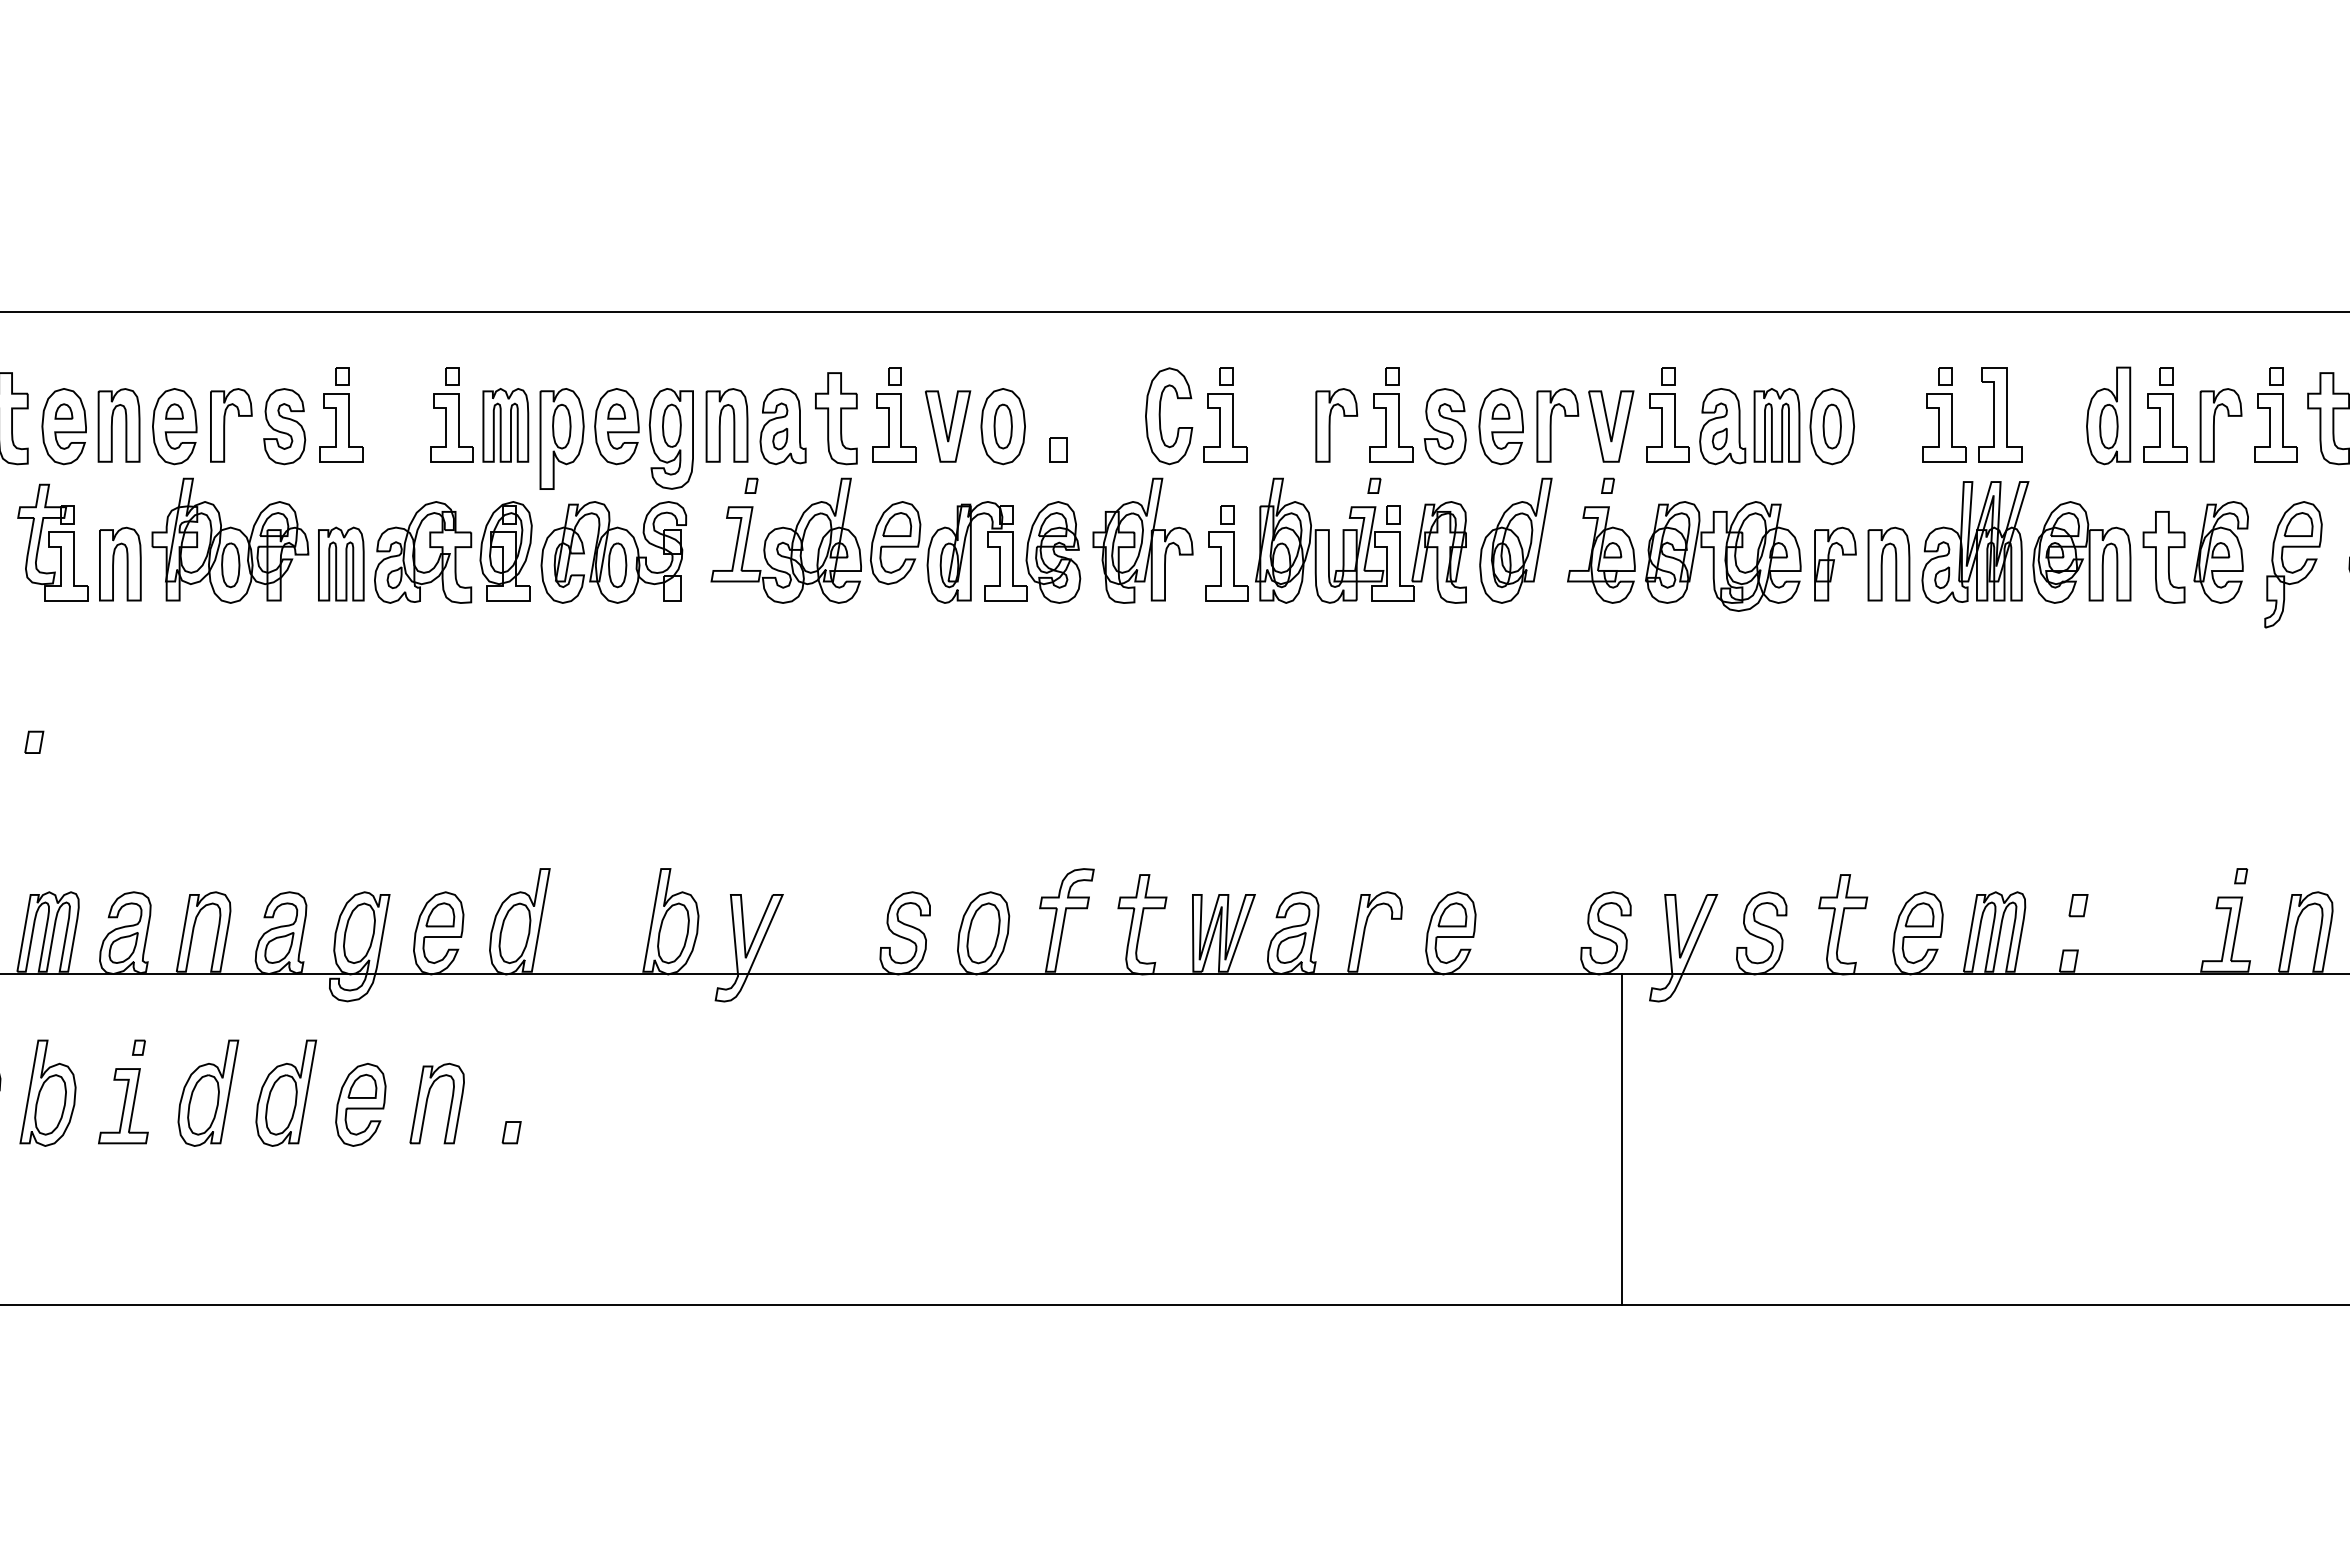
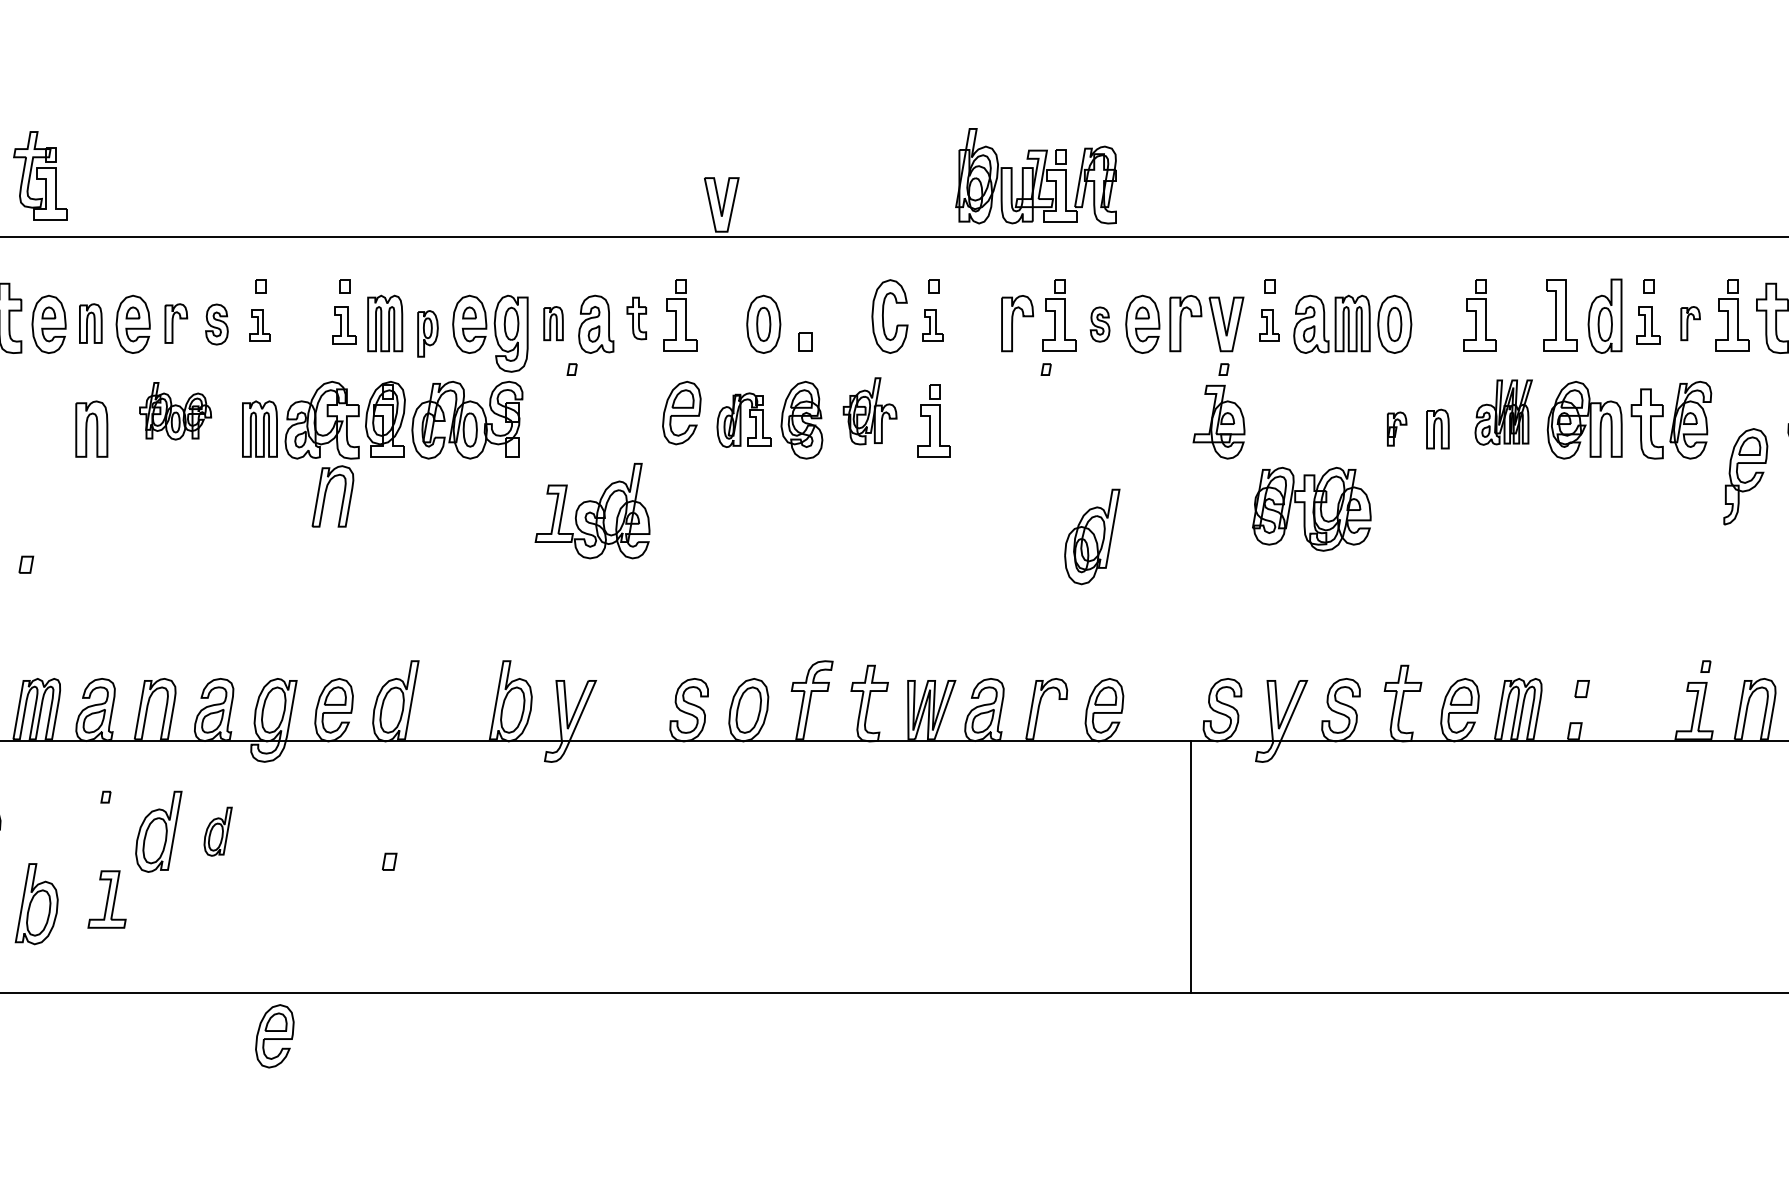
part: (2000, 414) -> (1560, 315), moved
part: (836, 418) -> (636, 318), size x0.6
part: (118, 425) -> (90, 323), size x0.7
part: (231, 425) -> (176, 323), size x0.7
part: (726, 425) -> (553, 323), size x0.6
part: (2220, 425) -> (1690, 323), size x0.6
part: (284, 426) -> (216, 324), size x0.7
part: (948, 426) -> (722, 204), moved
part: (1444, 426) -> (1099, 324), size x0.6
part: (341, 427) -> (260, 325), size x0.6
part: (451, 427) -> (343, 325), size x0.7
part: (1225, 427) -> (932, 325), size x0.6
part: (1667, 427) -> (1269, 325), size x0.6
part: (2165, 427) -> (1648, 325), size x0.7
part: (561, 438) -> (427, 333), size x0.6
part: (230, 540) -> (175, 411), size x0.6
part: (785, 540) -> (591, 510), moved
part: (1142, 540) -> (869, 411), size x0.7
part: (1360, 540) -> (1035, 175), moved
part: (1515, 540) -> (1092, 536), moved
part: (52, 542) -> (40, 175), moved
part: (1975, 542) -> (1503, 412), size x0.7
part: (976, 552) -> (743, 420), size x0.7
part: (1723, 556) -> (1311, 509), moved
part: (1835, 563) -> (1397, 428), size x0.6
part: (1888, 563) -> (1437, 428), size x0.7
part: (2295, 570) -> (1747, 481), moved
part: (47, 1092) -> (36, 903), moved
part: (286, 1092) -> (218, 831), size x0.6
part: (427, 1103) -> (325, 496), moved
part: (360, 1104) -> (274, 1036), moved
part: (123, 1106) -> (107, 899), moved
line: (1622, 1139) -> (1191, 867), moved

